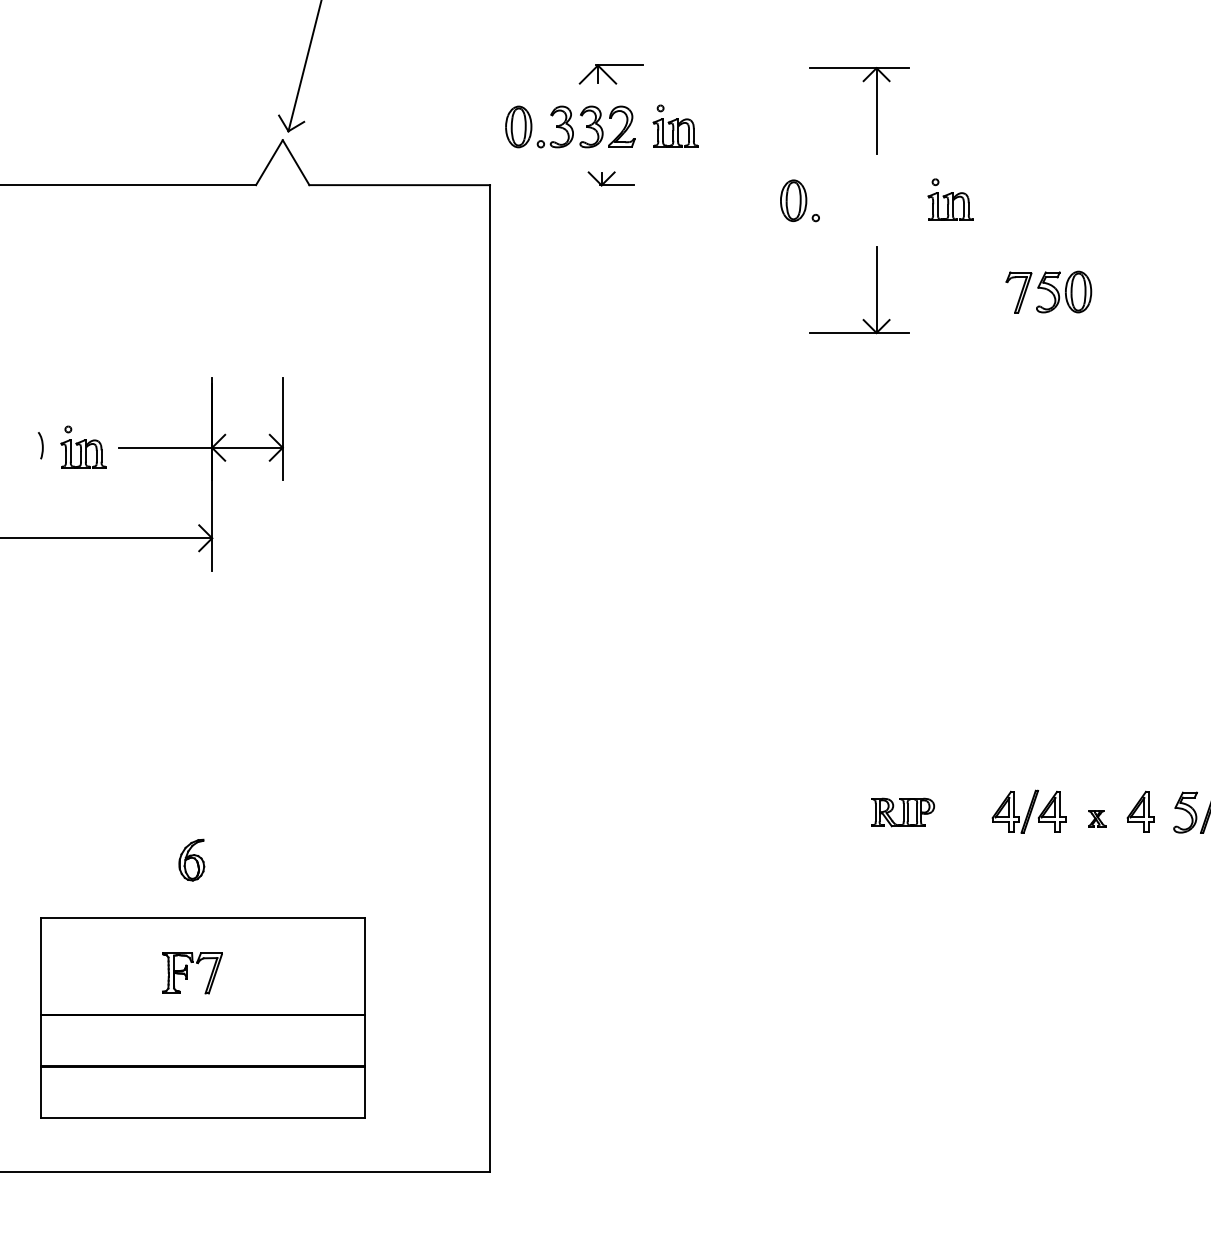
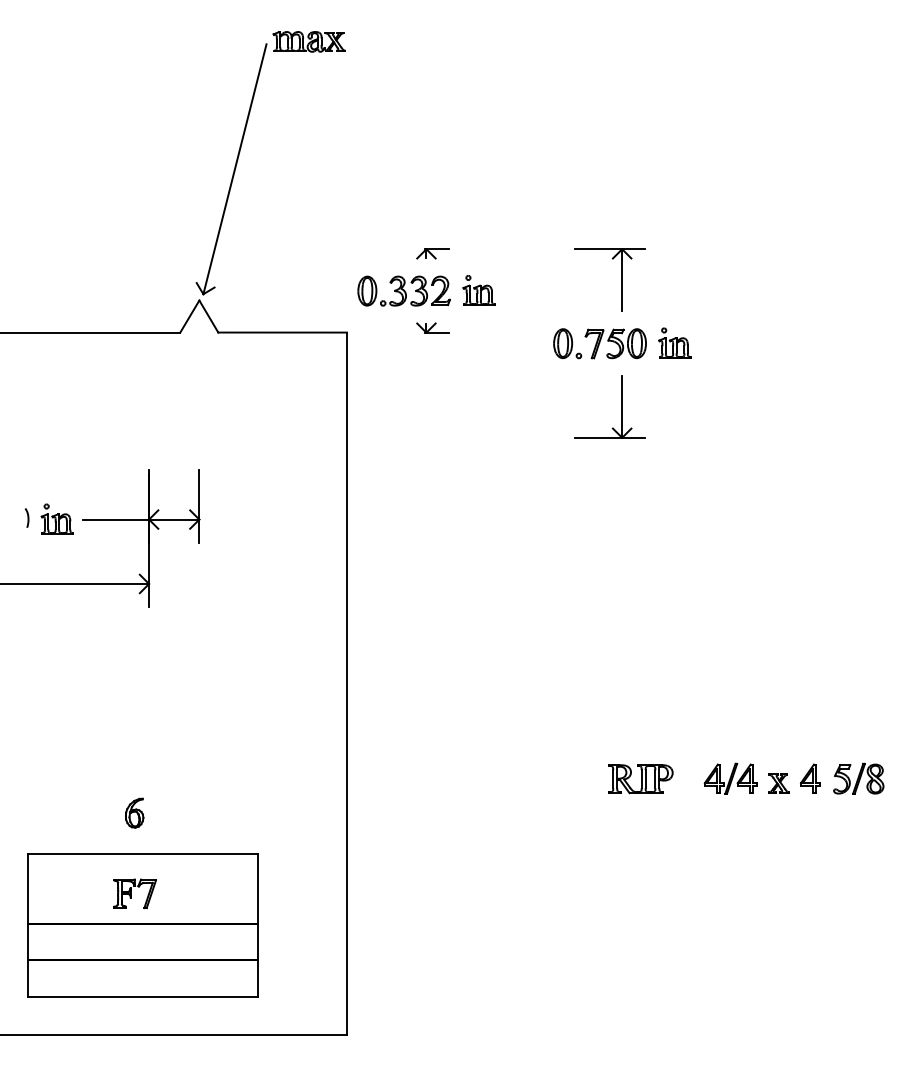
part: (610, 74) -> (432, 253), size x0.71
part: (1048, 291) -> (615, 343), moved
part: (902, 812) -> (640, 779), size x1.43
part: (1096, 818) -> (778, 783), size x1.67

